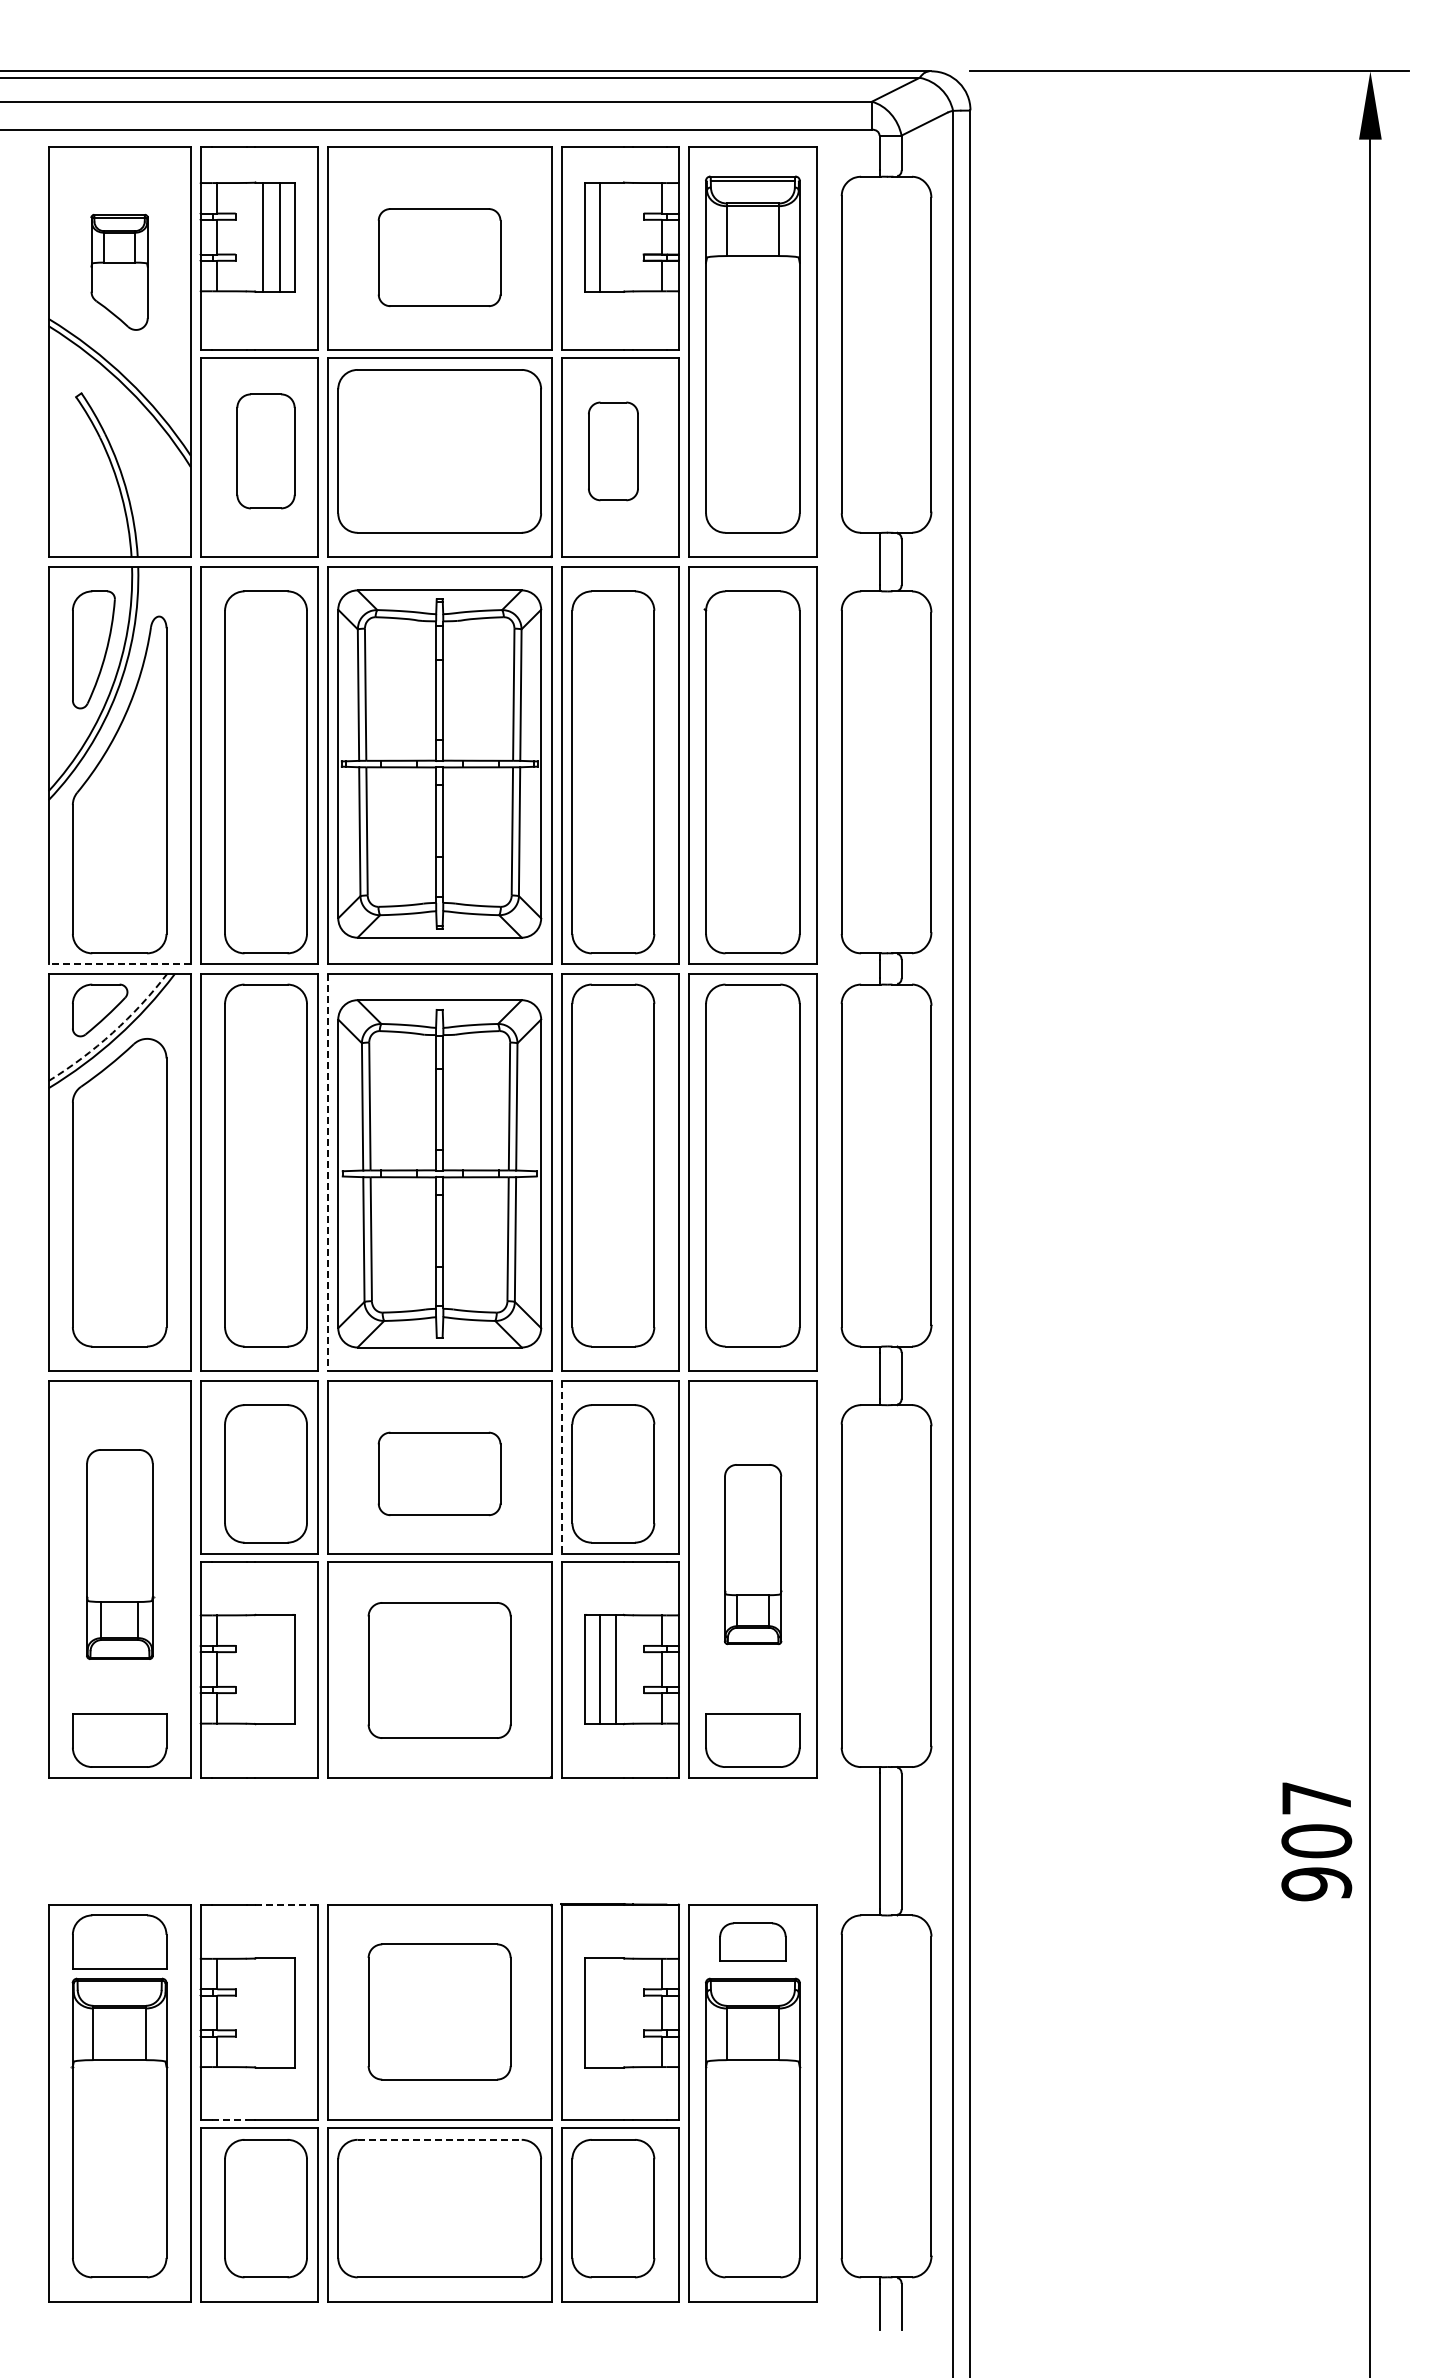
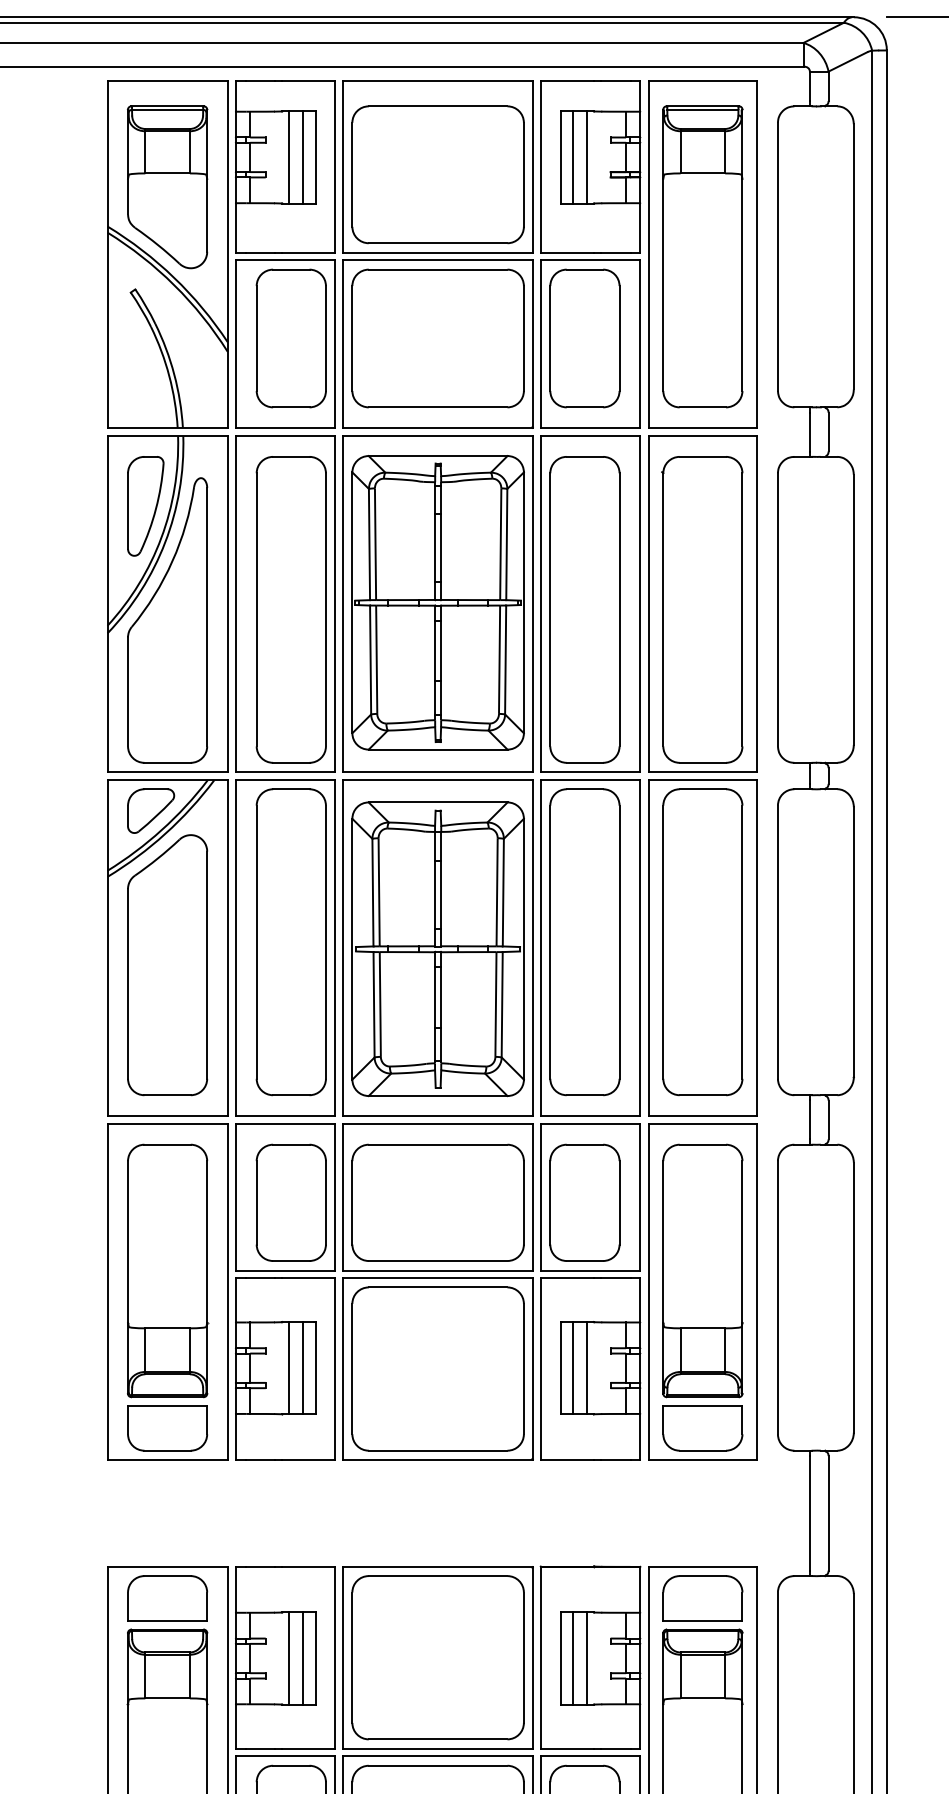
line: (615, 236) -> (586, 156), added
part: (439, 257) -> (437, 174), size x1.67
part: (119, 272) -> (167, 187), size x1.67
part: (265, 451) -> (290, 338), size x1.43
part: (613, 451) -> (585, 338), size x1.67
line: (119, 963) -> (167, 771), dashed -> solid
arc: (112, 1032) -> (161, 829), dashed -> solid
line: (327, 1172) -> (343, 948), dashed -> solid
line: (561, 1467) -> (541, 1197), dashed -> solid
part: (439, 1473) -> (437, 1202), size x1.67
part: (120, 1554) -> (168, 1270), size x1.43
part: (753, 1554) -> (703, 1270), size x1.67
line: (263, 1669) -> (289, 1368), added
line: (279, 1669) -> (302, 1368), added
part: (439, 1670) -> (437, 1369), size x1.43
line: (286, 1904) -> (308, 1566), dashed -> solid
part: (752, 1941) -> (702, 1598), size x1.43
part: (439, 2011) -> (437, 1657), size x1.43
line: (263, 2012) -> (289, 1658), added
line: (279, 2012) -> (302, 1658), added
line: (599, 2012) -> (573, 1658), added
line: (615, 2012) -> (586, 1658), added
line: (229, 2120) -> (260, 1749), dashed -> solid
line: (440, 2139) -> (438, 1765), dashed -> solid

